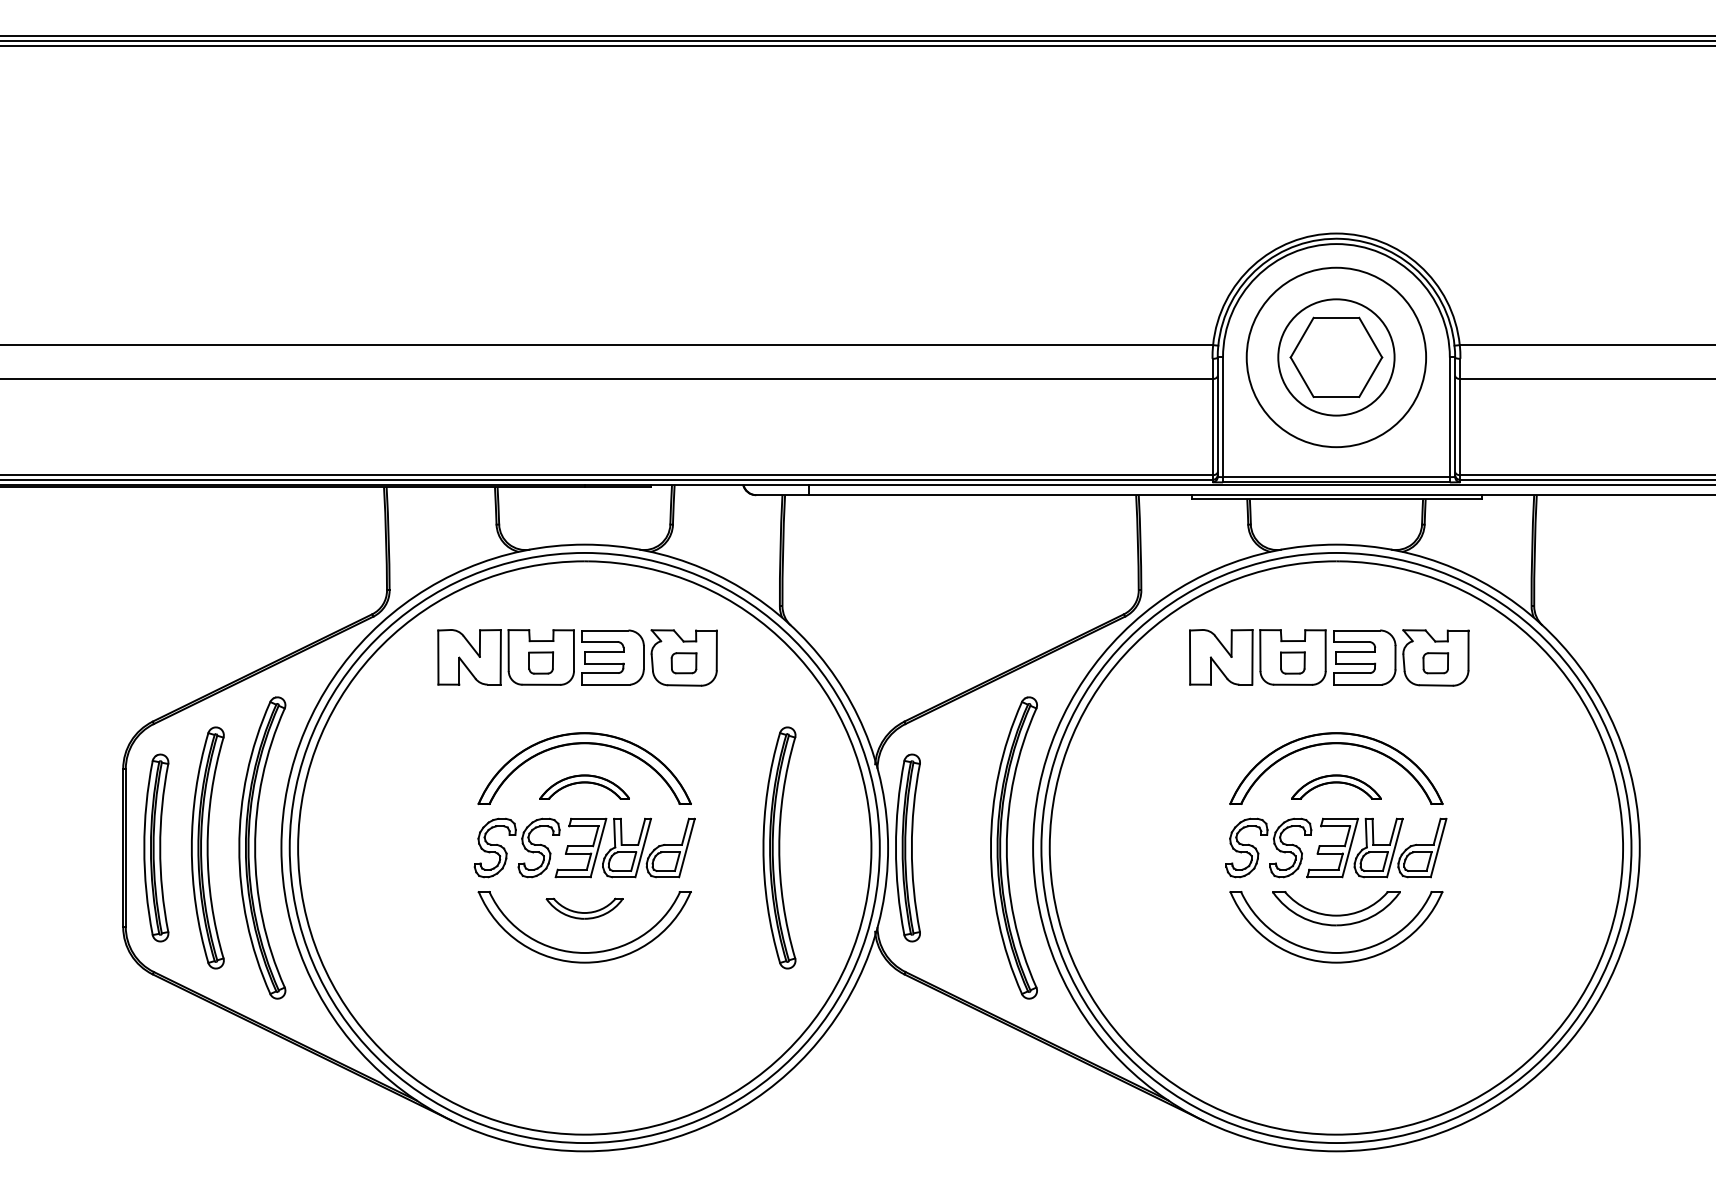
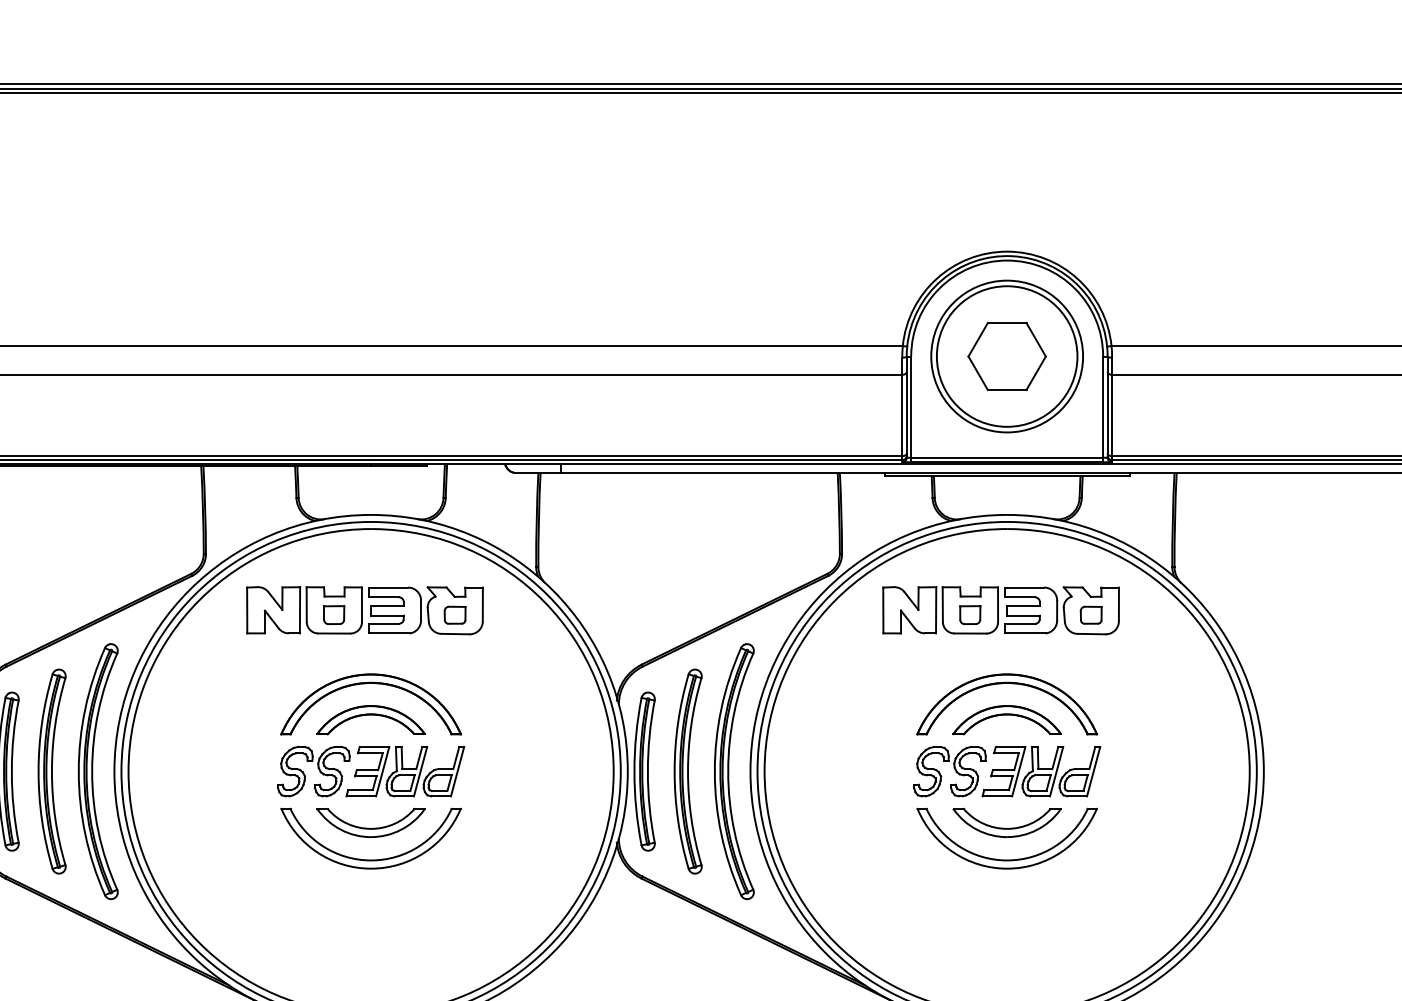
circle: (1336, 357) -> (1007, 356), size x1.43
part: (584, 786) -> (370, 719), size x1.43
part: (1336, 786) -> (1007, 719), size x1.43
part: (779, 847) -> (688, 771), moved
part: (584, 908) -> (370, 822), size x1.67

